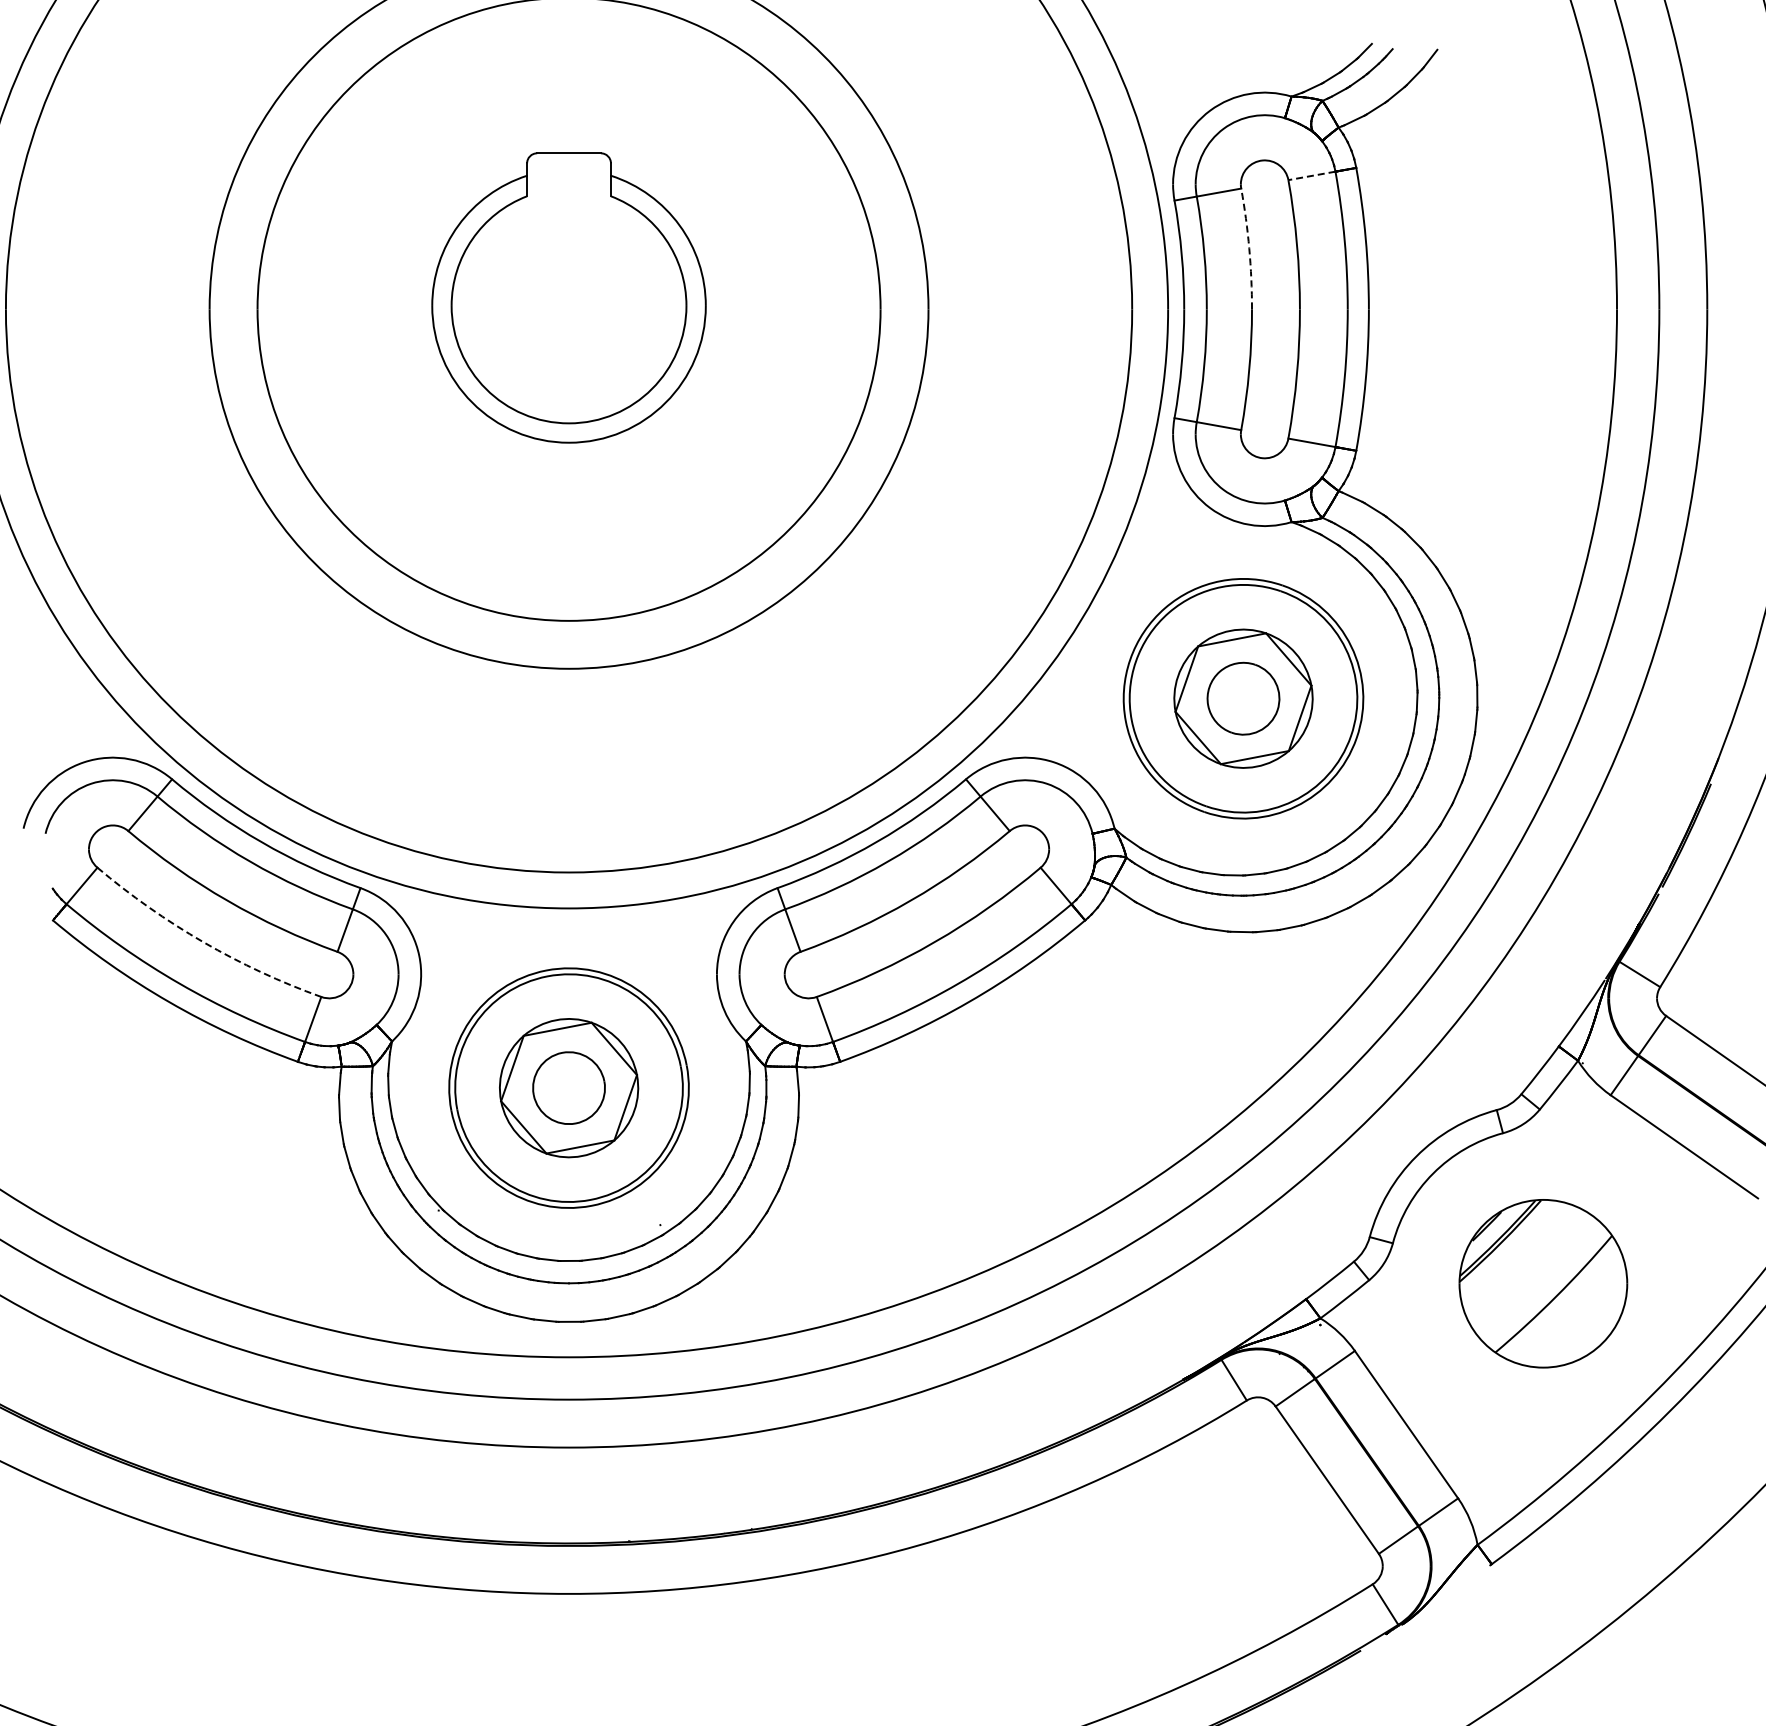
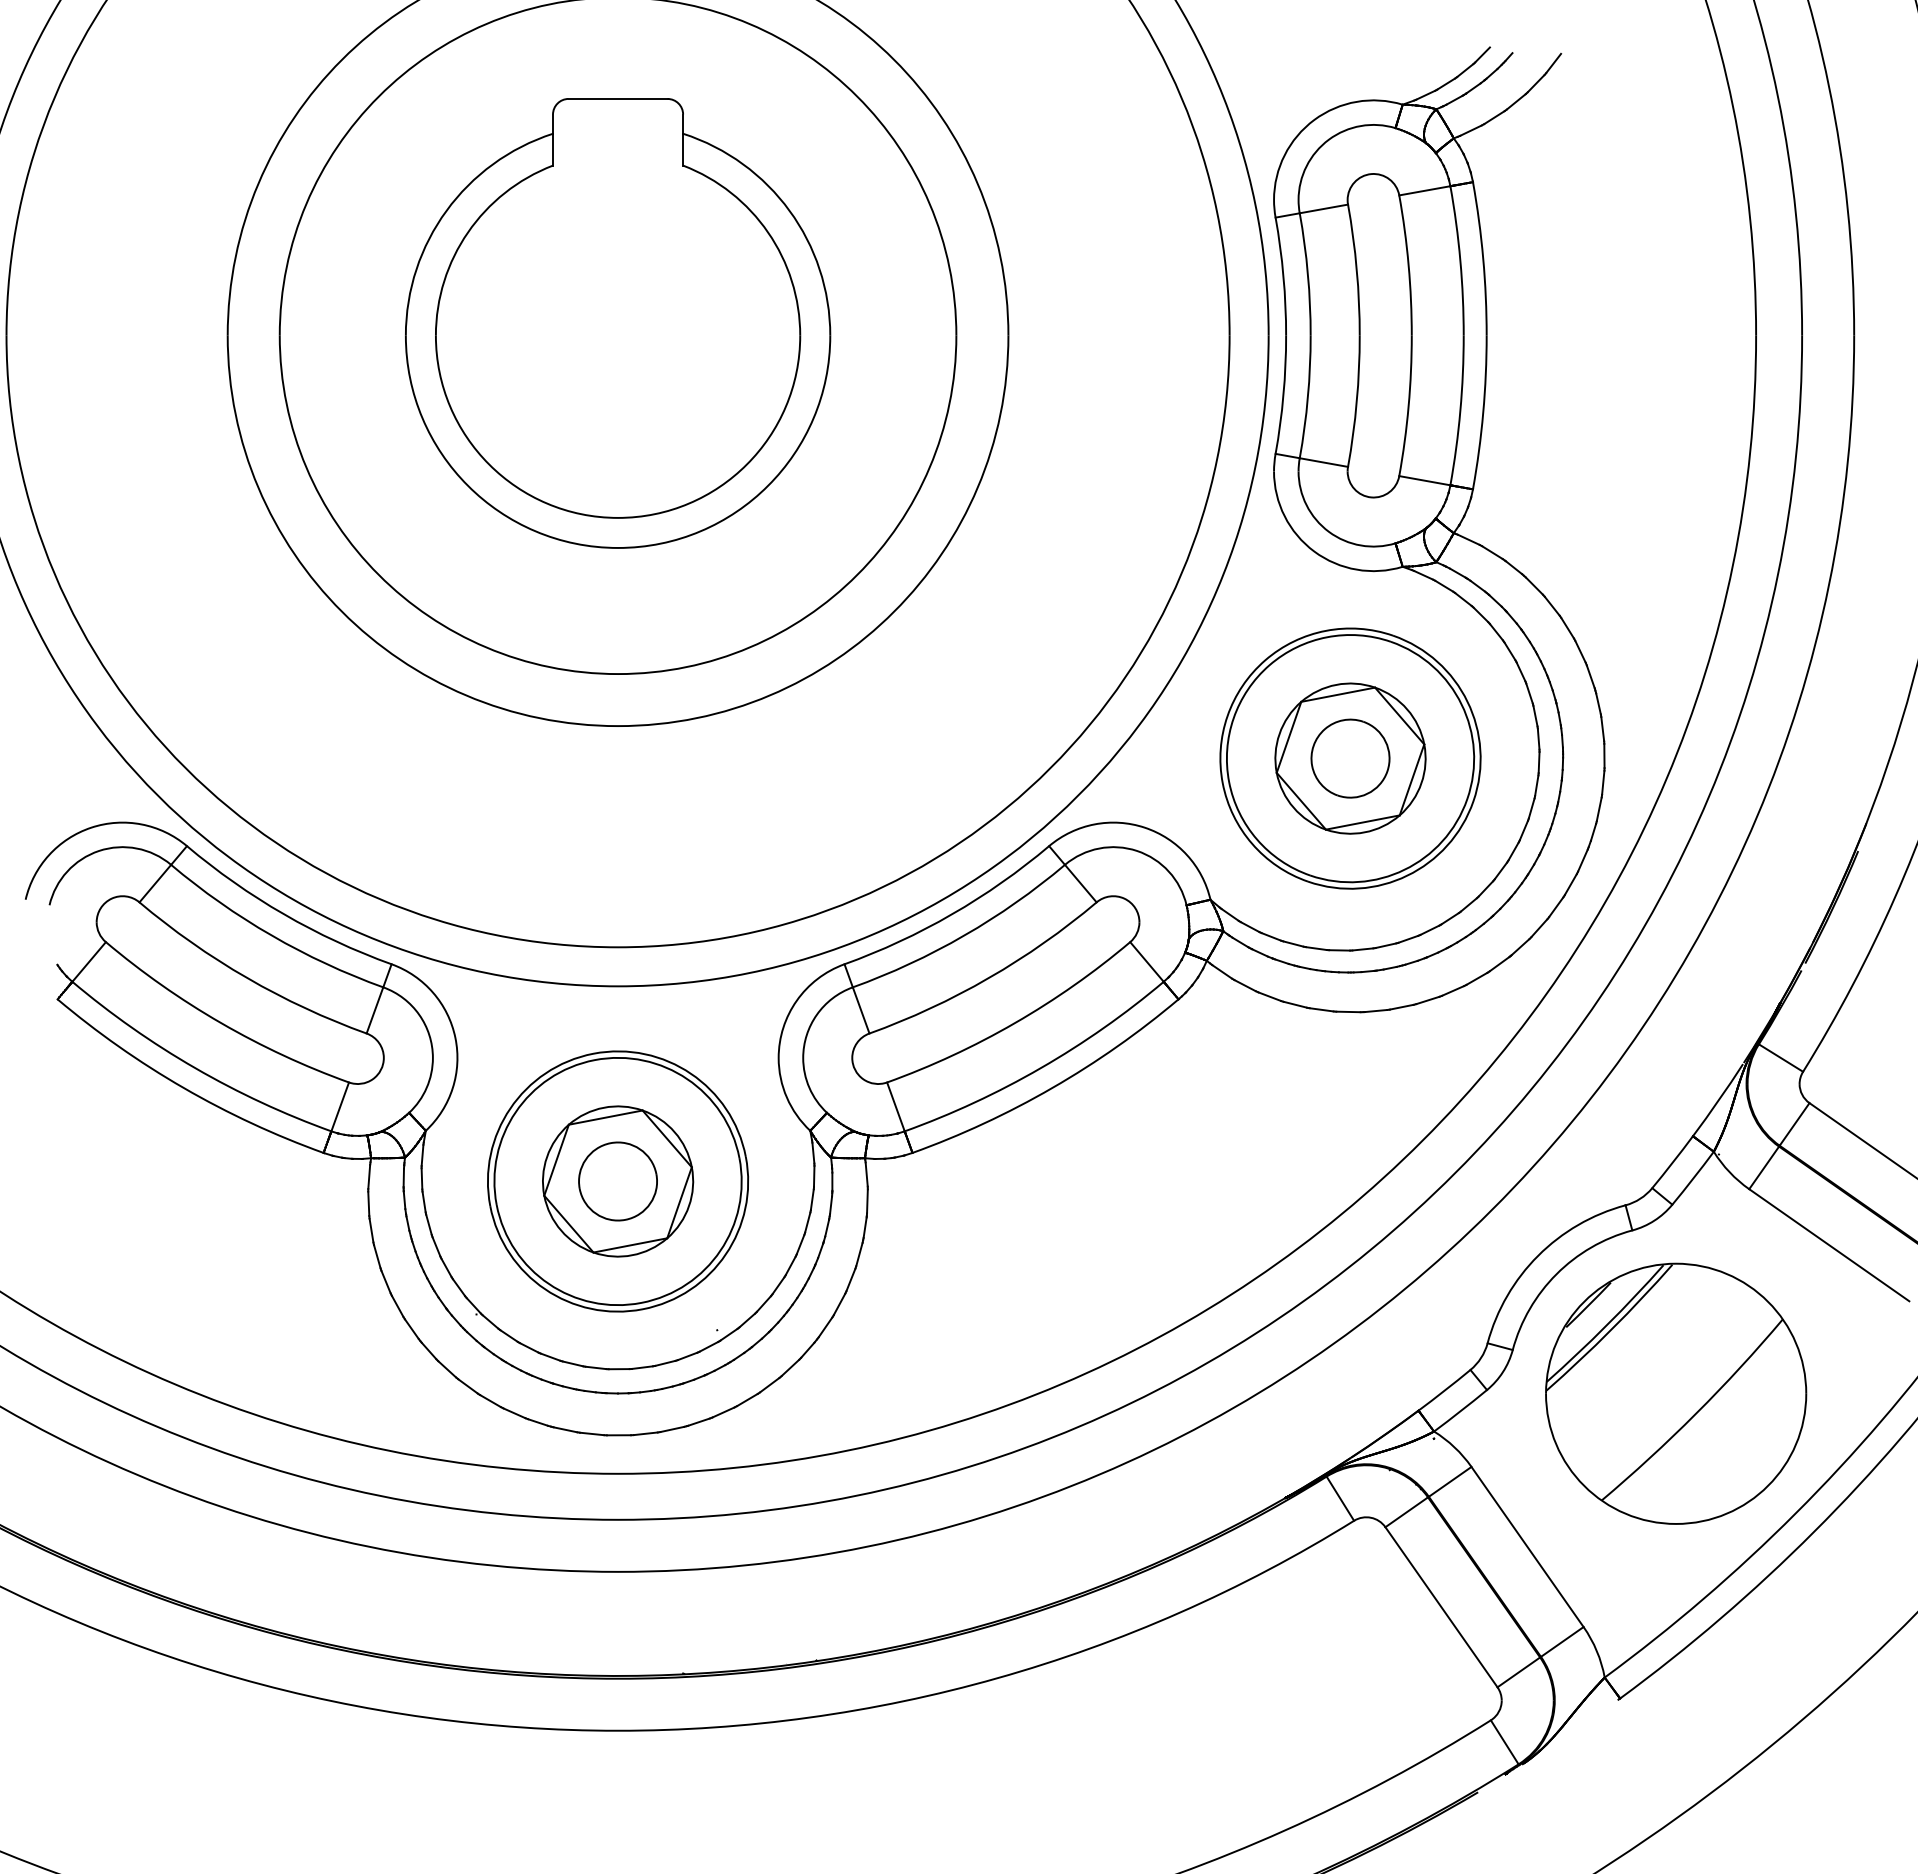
line: (1311, 175) -> (1424, 190), dashed -> solid
arc: (1249, 248) -> (1357, 269), dashed -> solid
part: (568, 297) -> (617, 322), size x1.43
arc: (203, 942) -> (221, 1023), dashed -> solid
part: (1543, 1283) -> (1676, 1393), size x1.43

